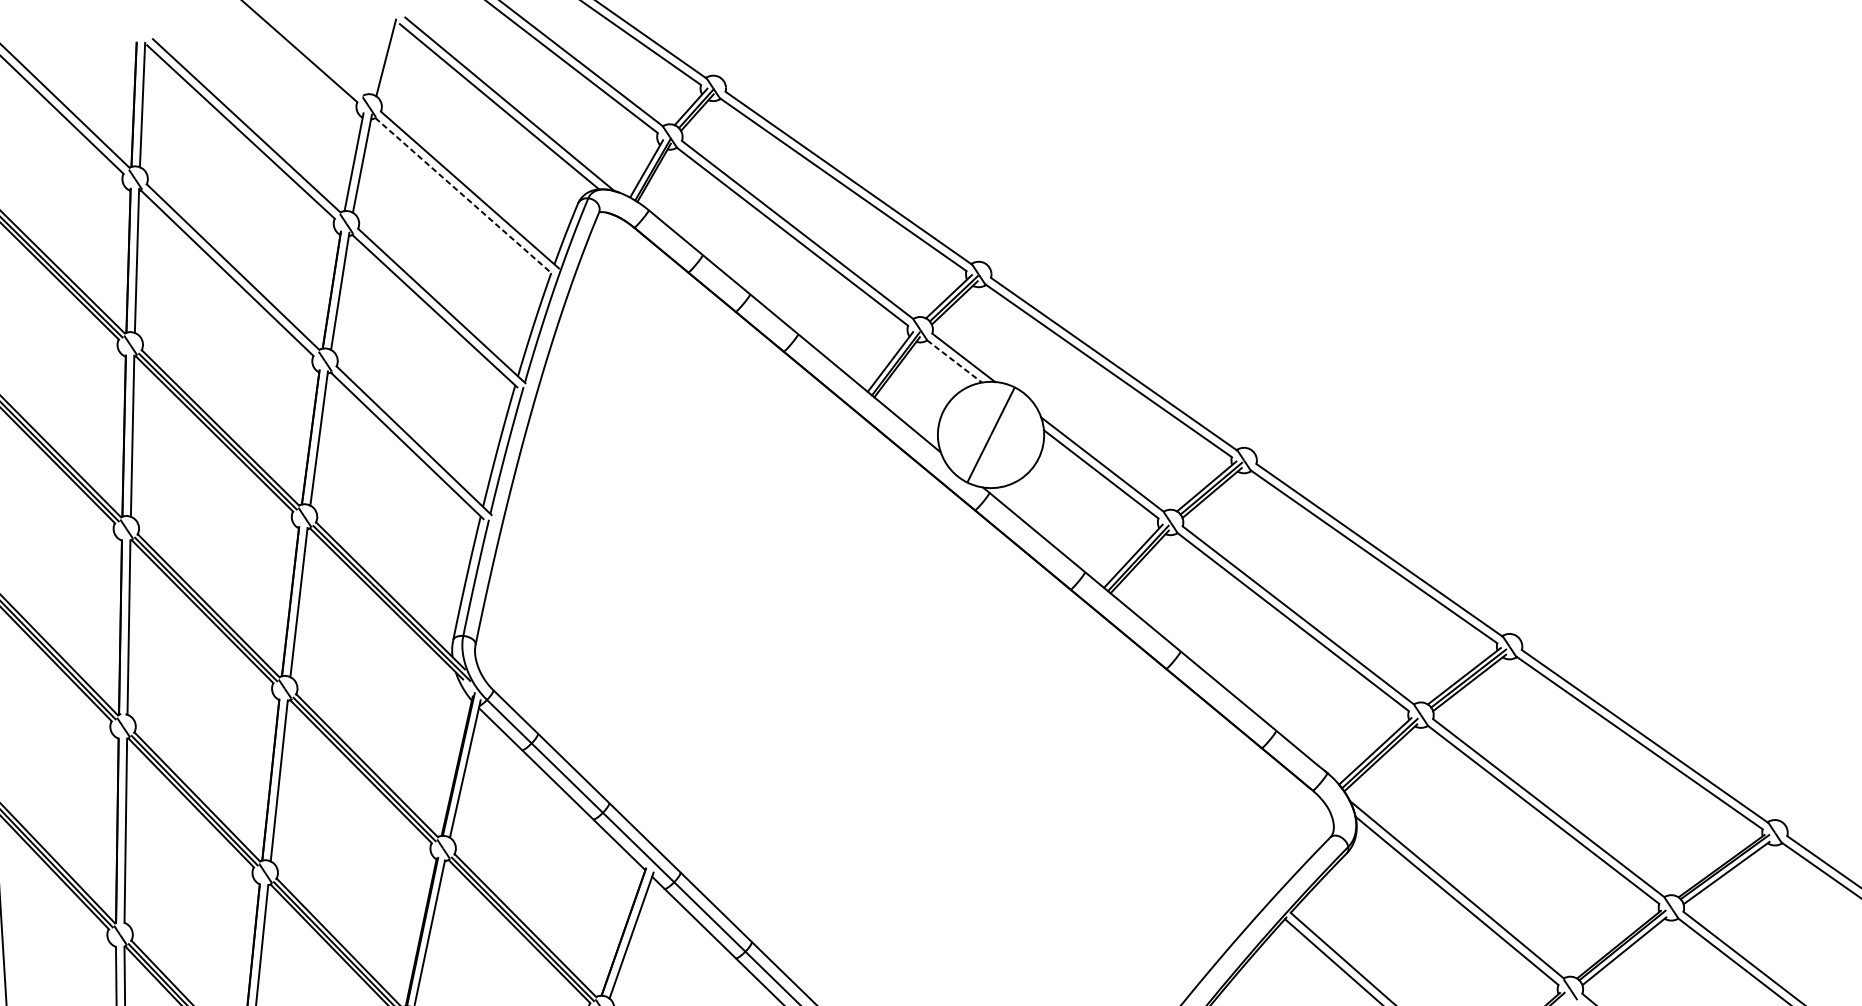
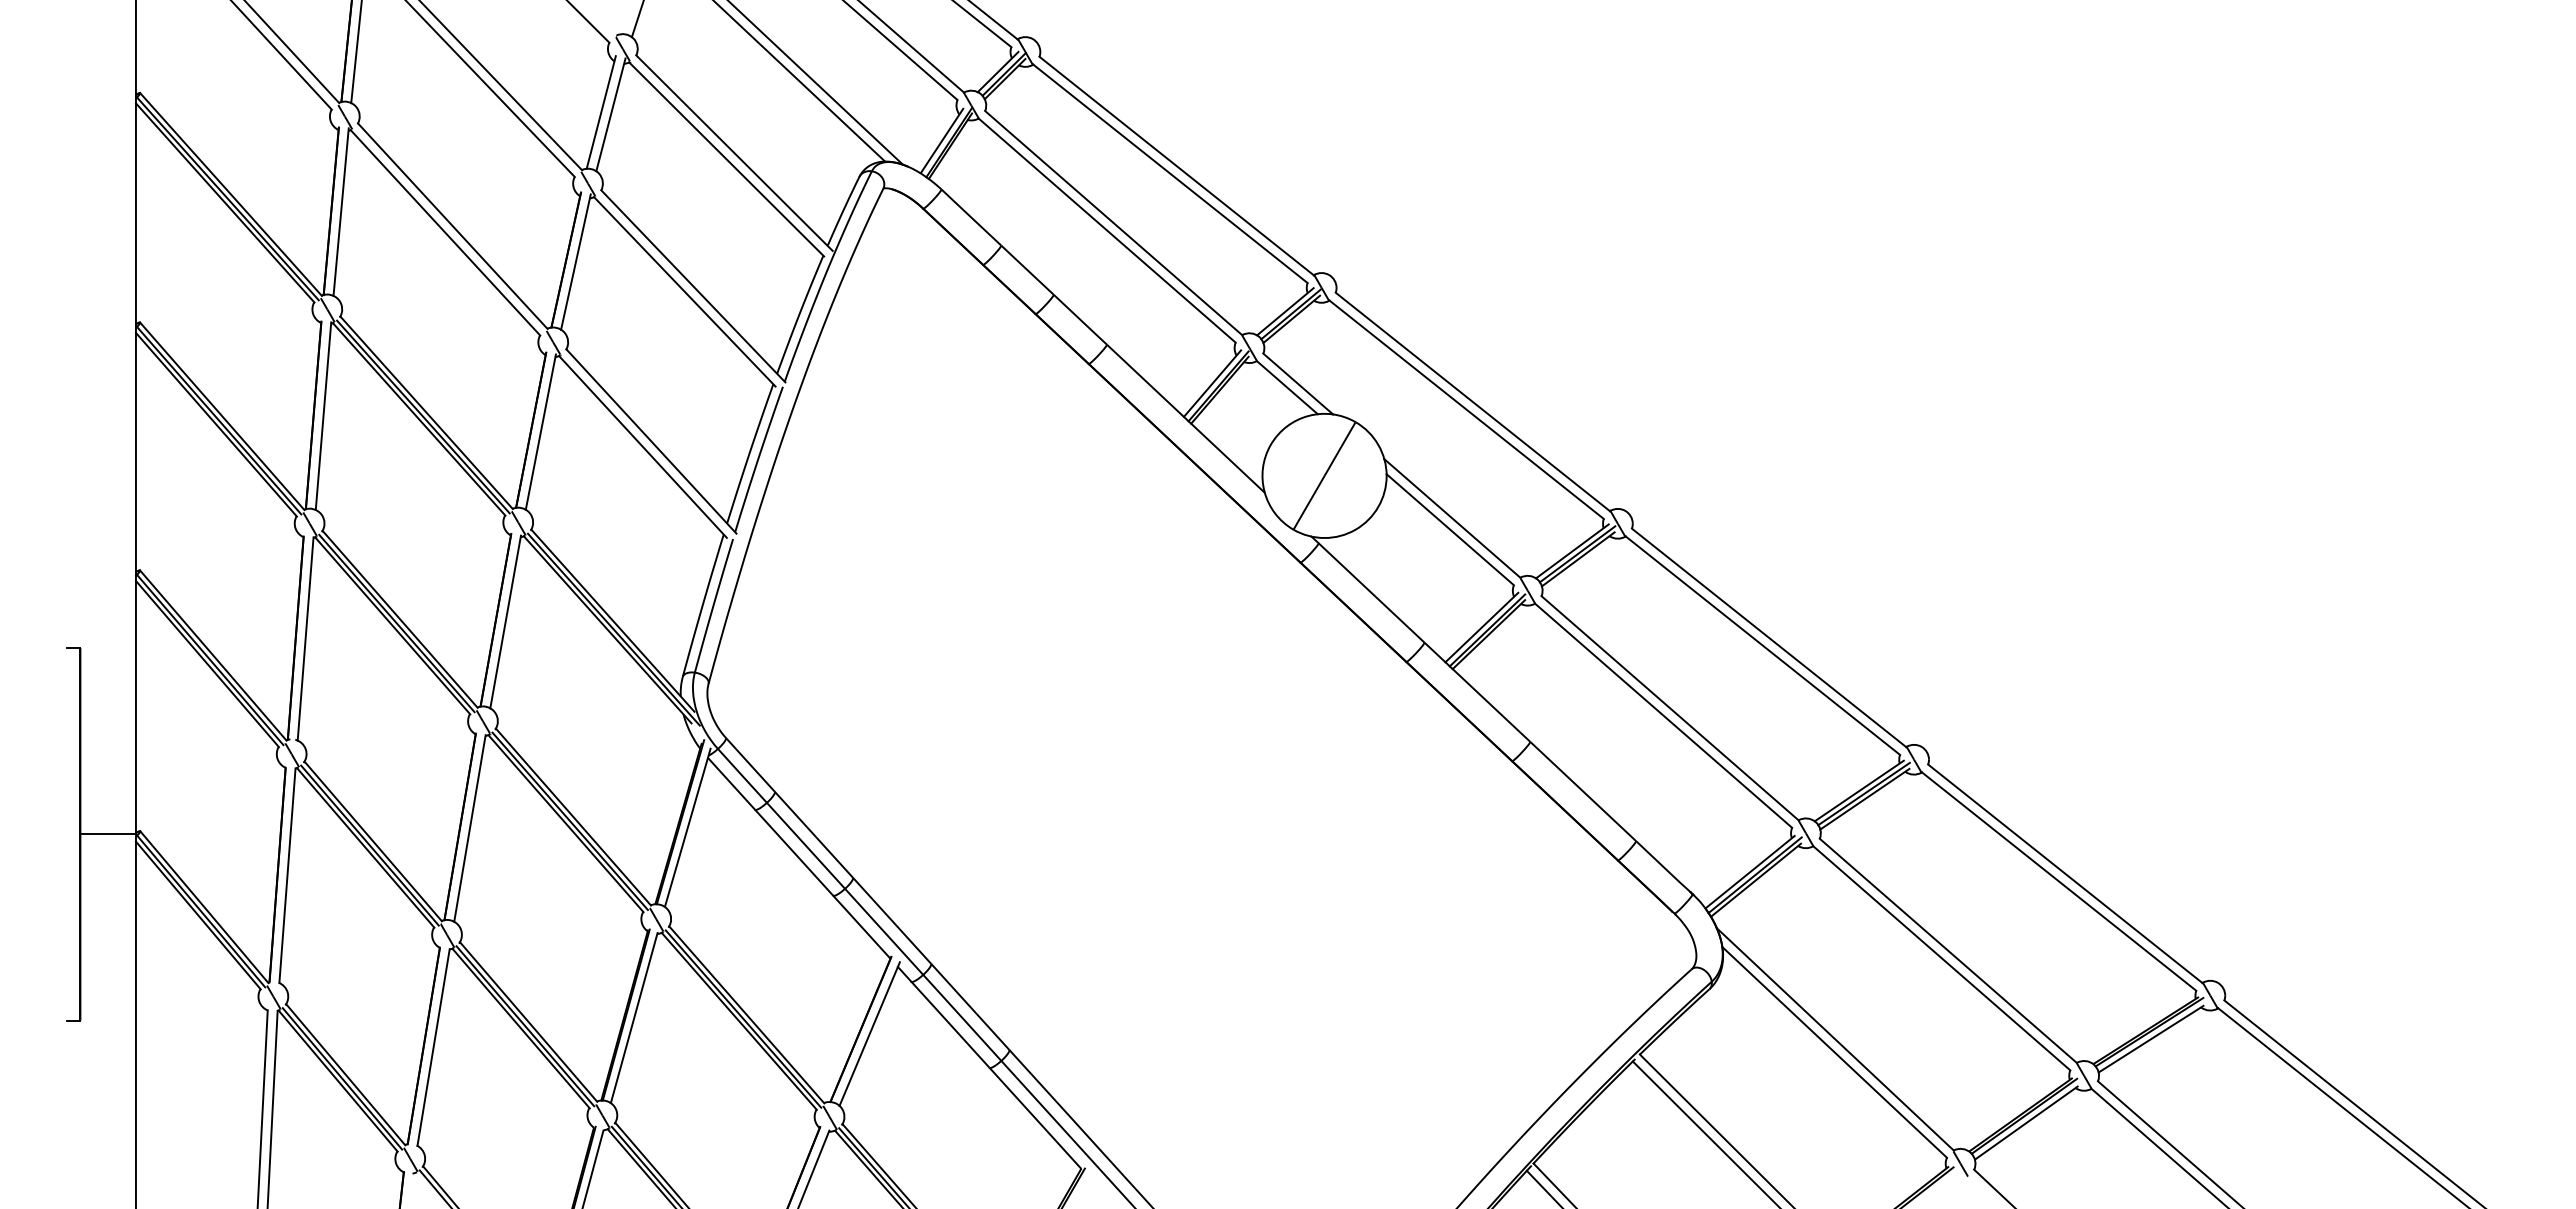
line: (463, 195) -> (726, 159), dashed -> solid
line: (954, 361) -> (1287, 387), dashed -> solid

